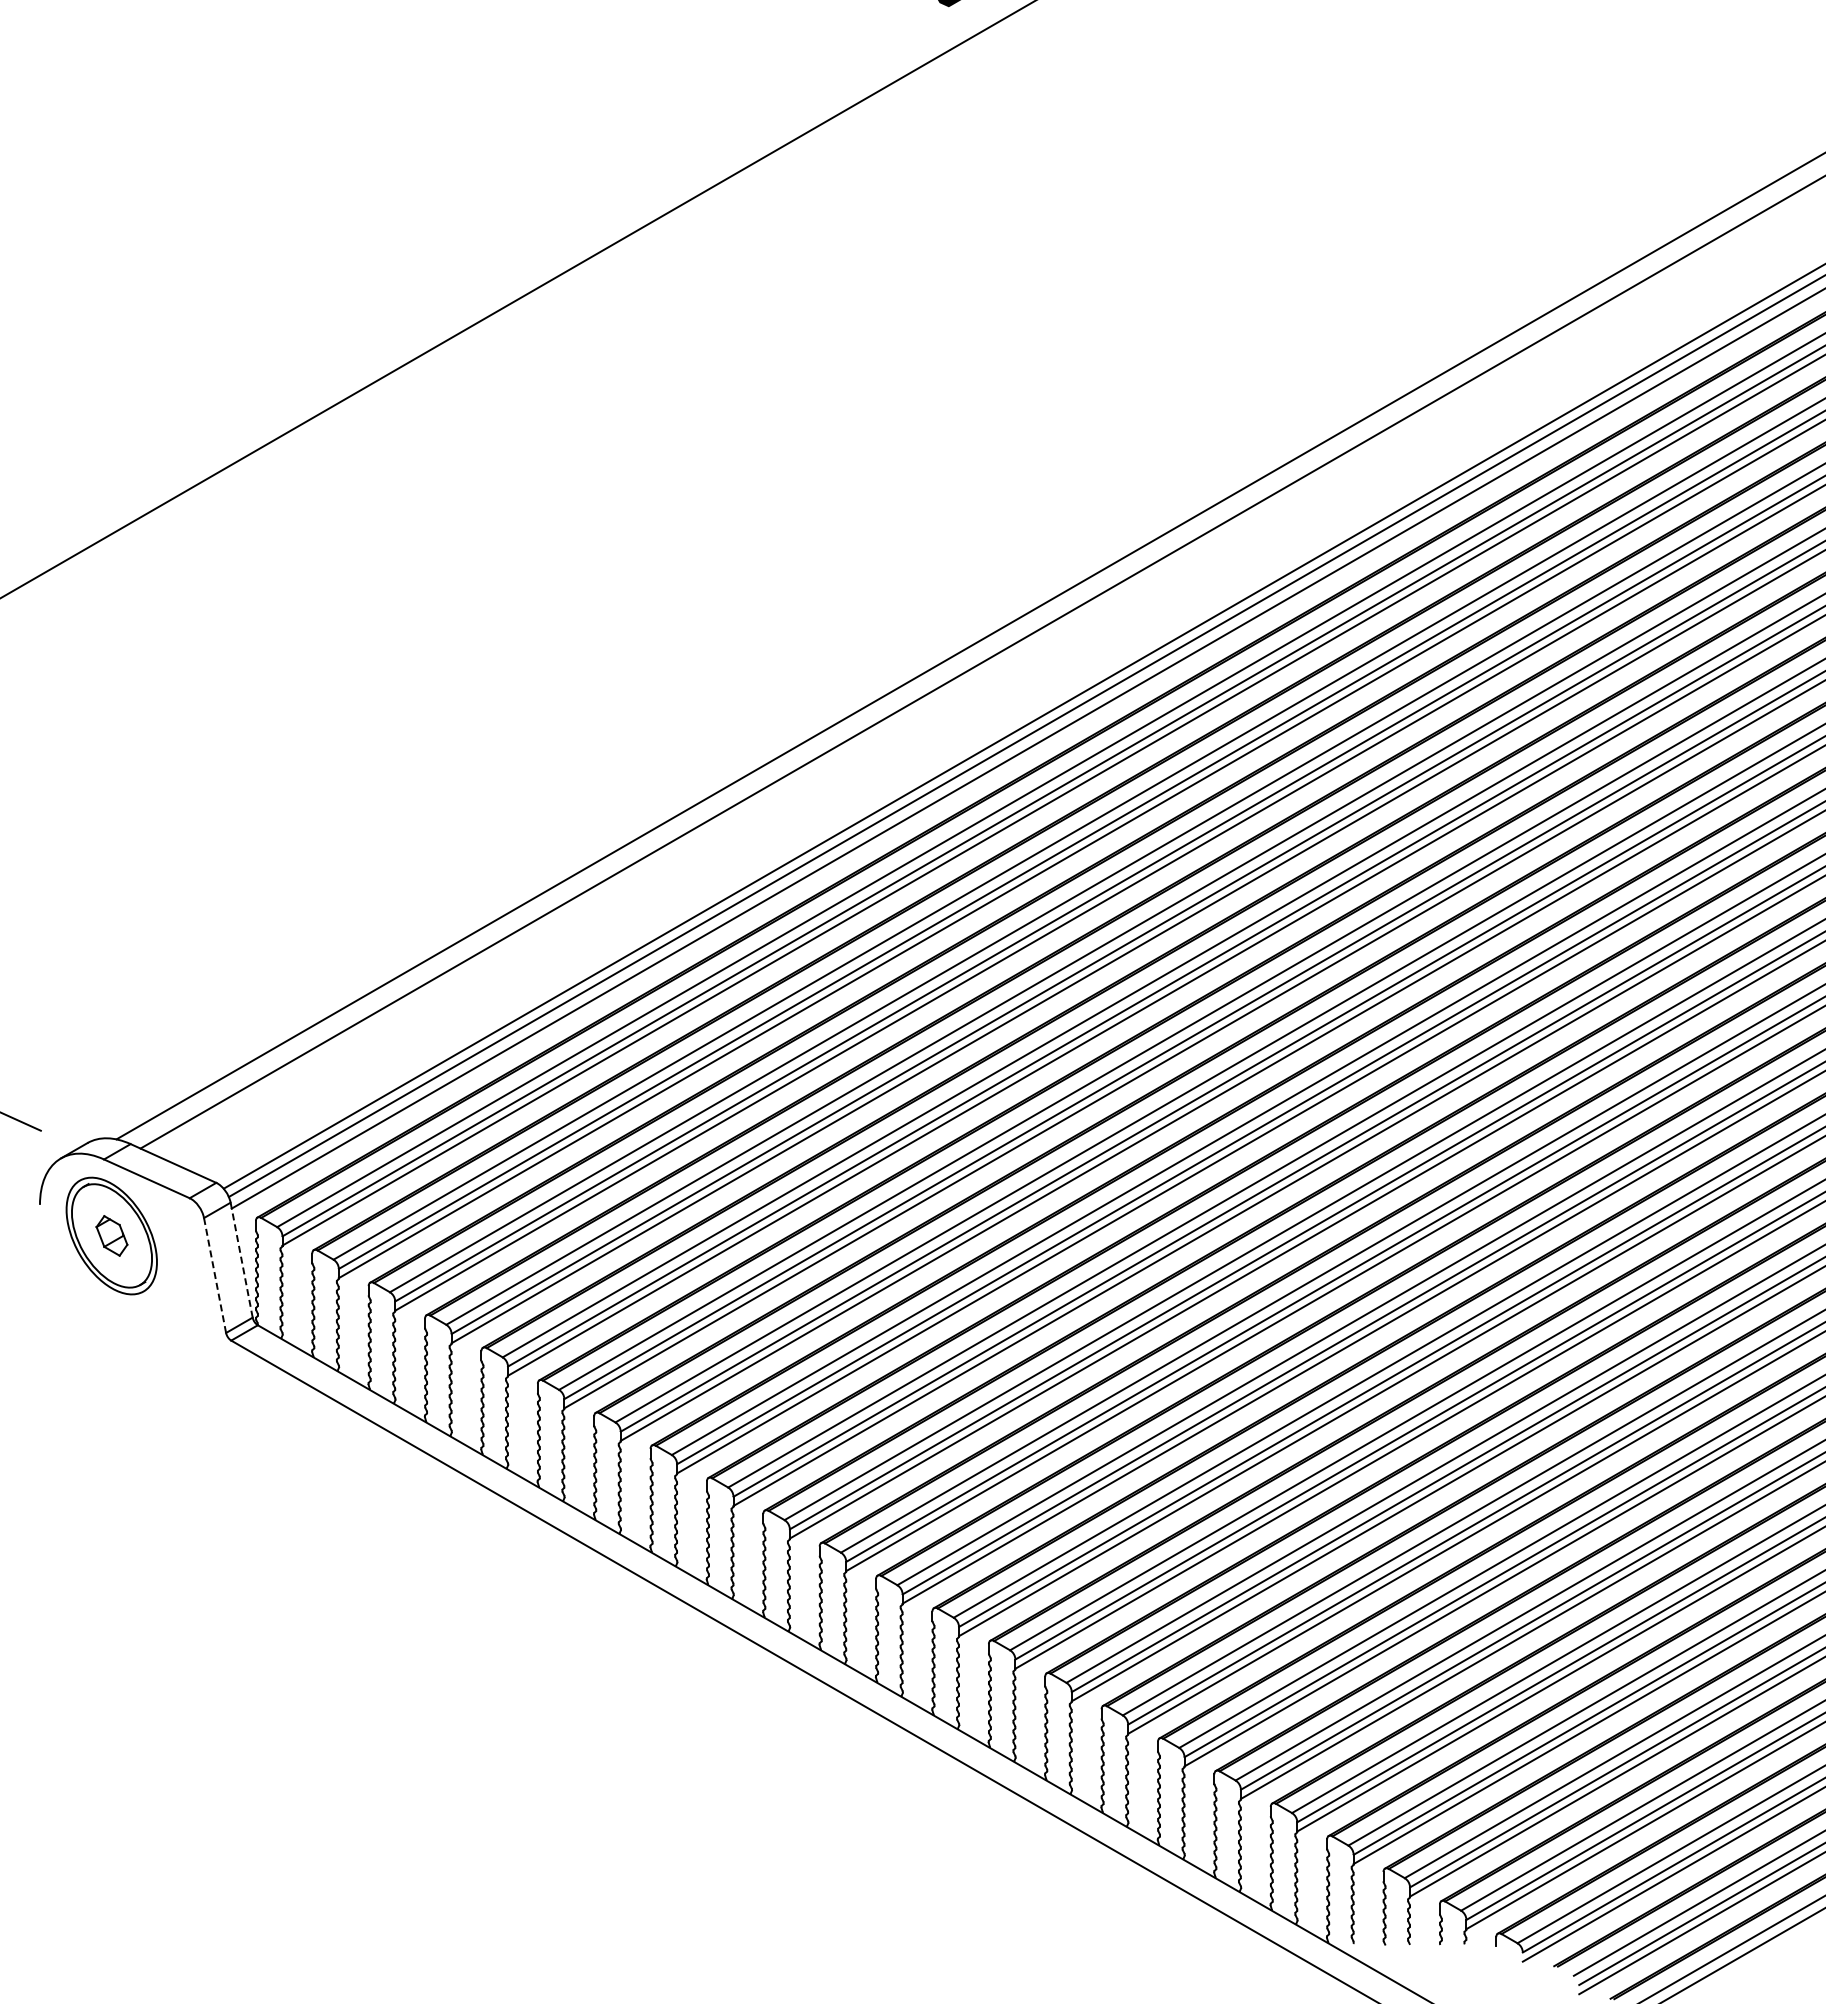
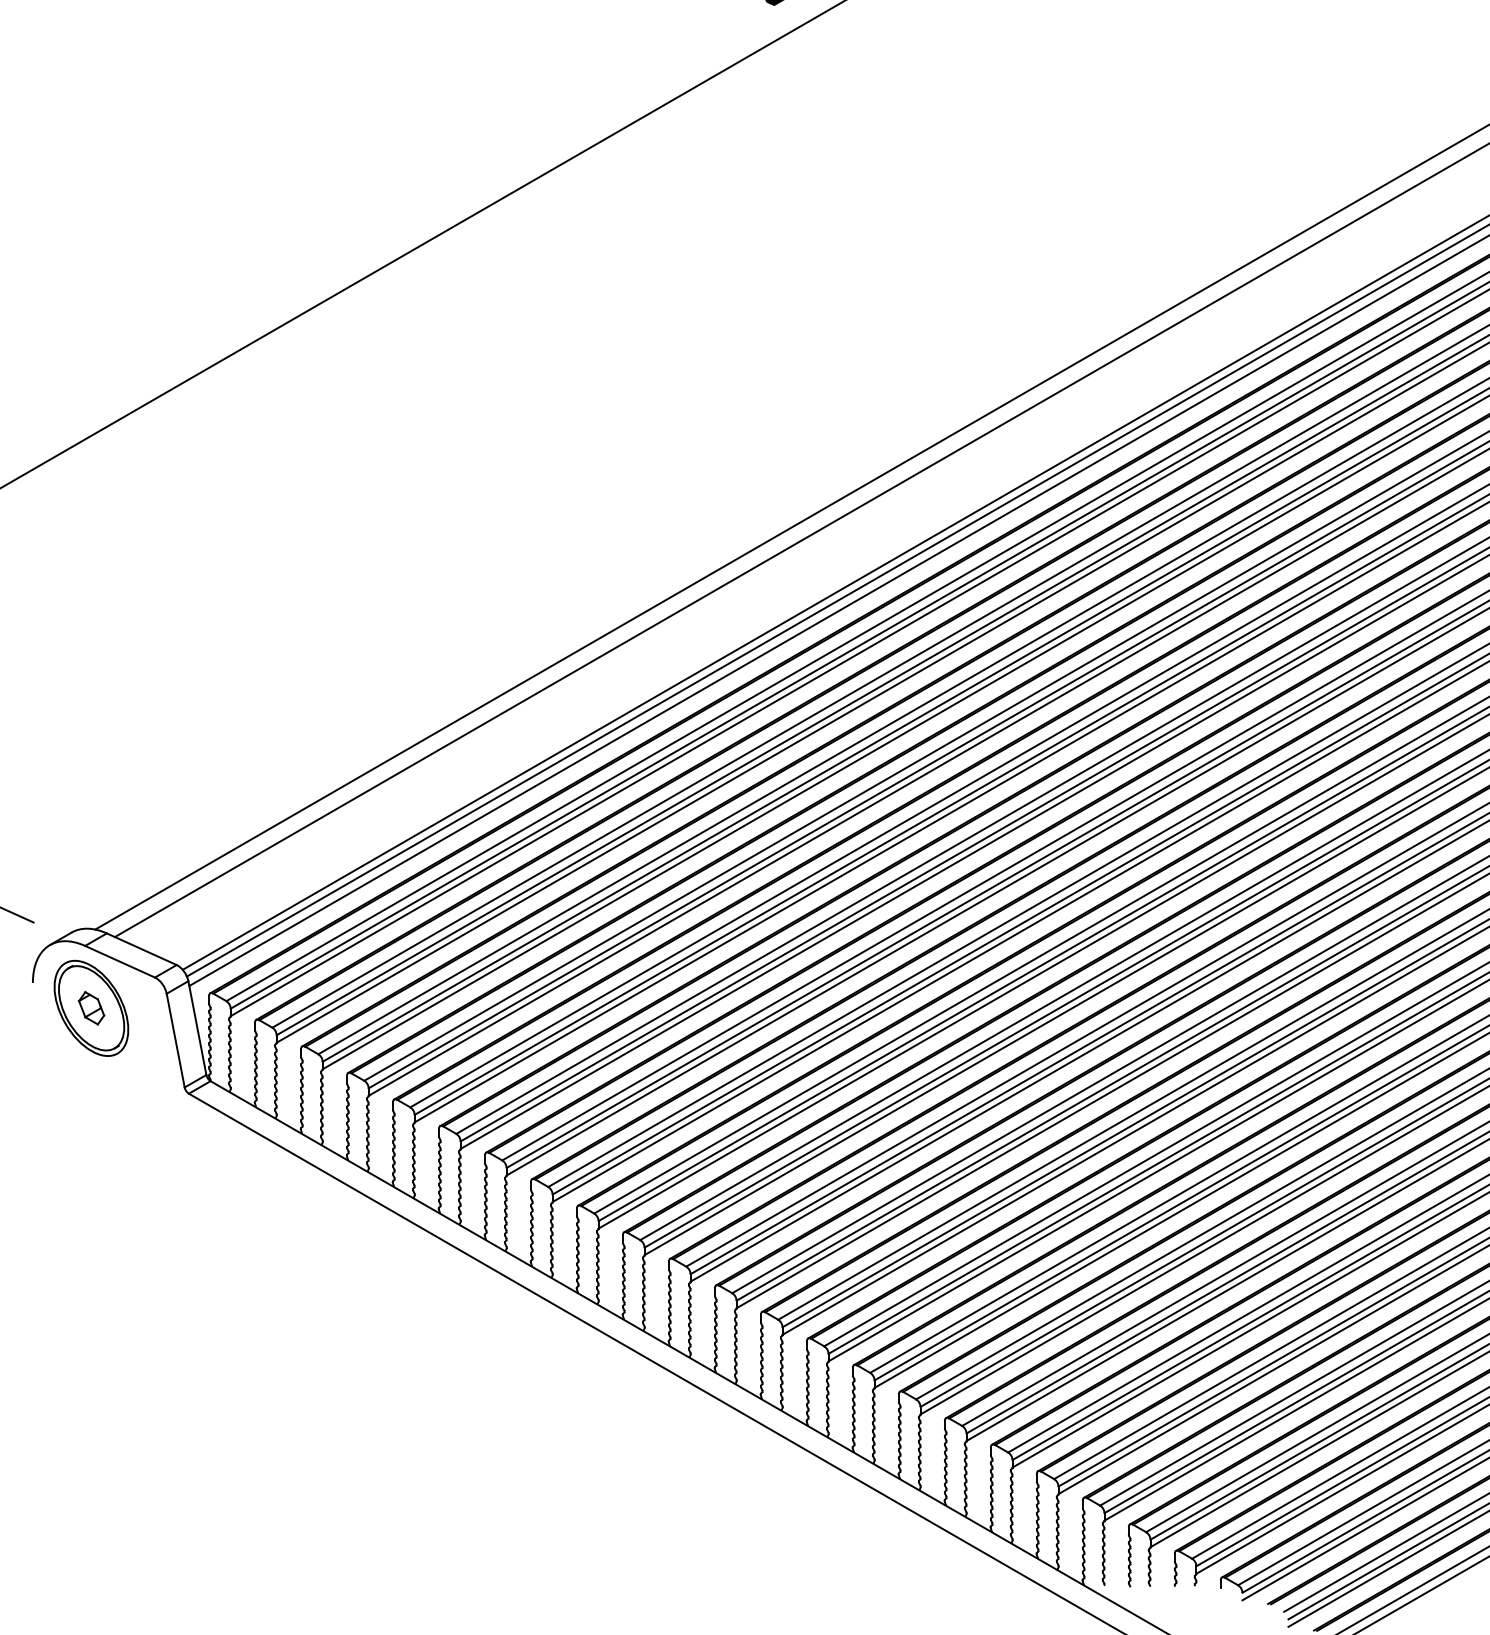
line: (241, 1260) -> (197, 1028), dashed -> solid
line: (215, 1275) -> (176, 1040), dashed -> solid

